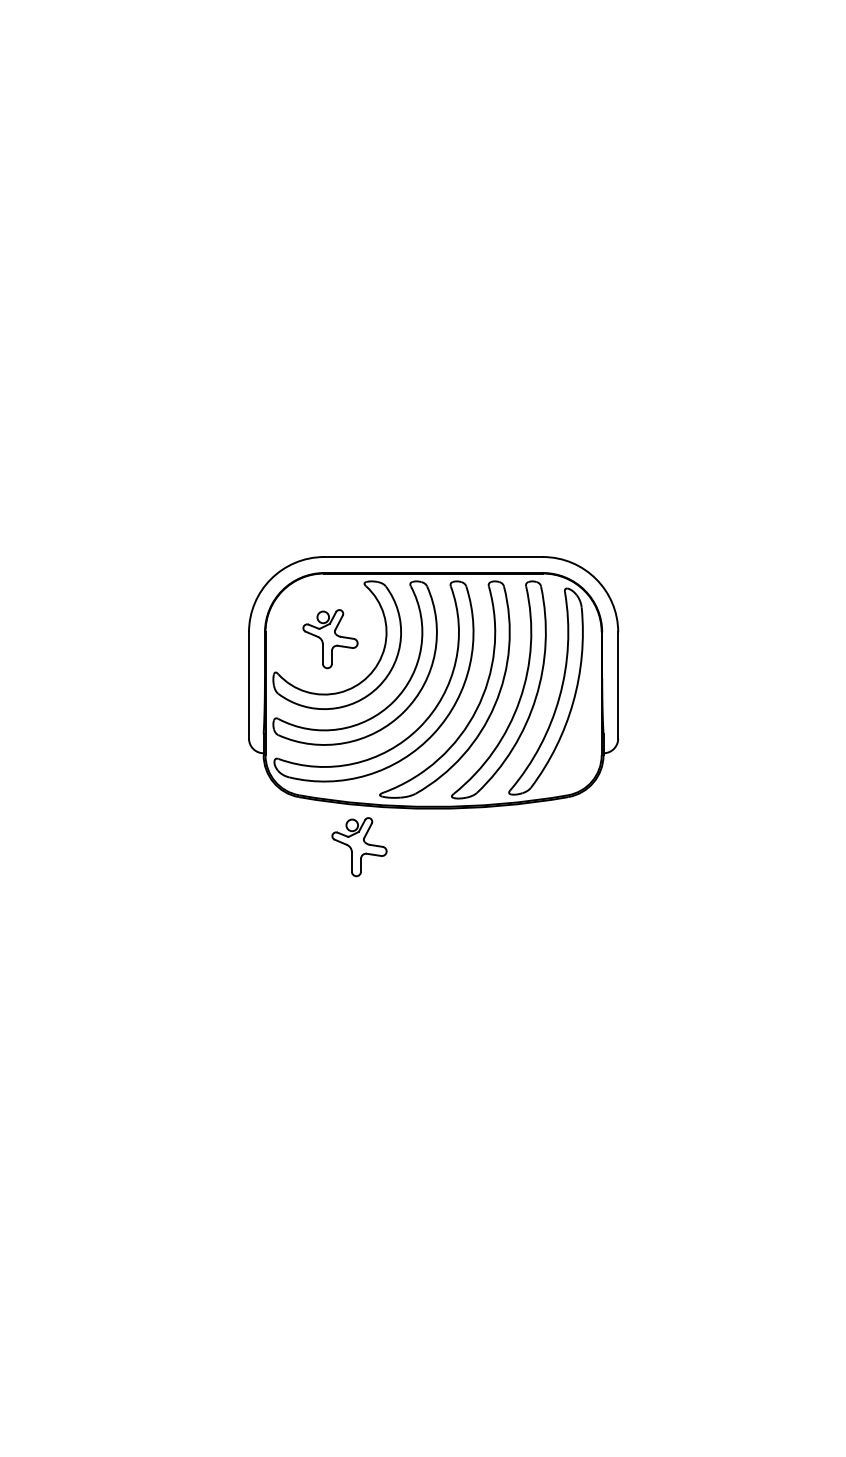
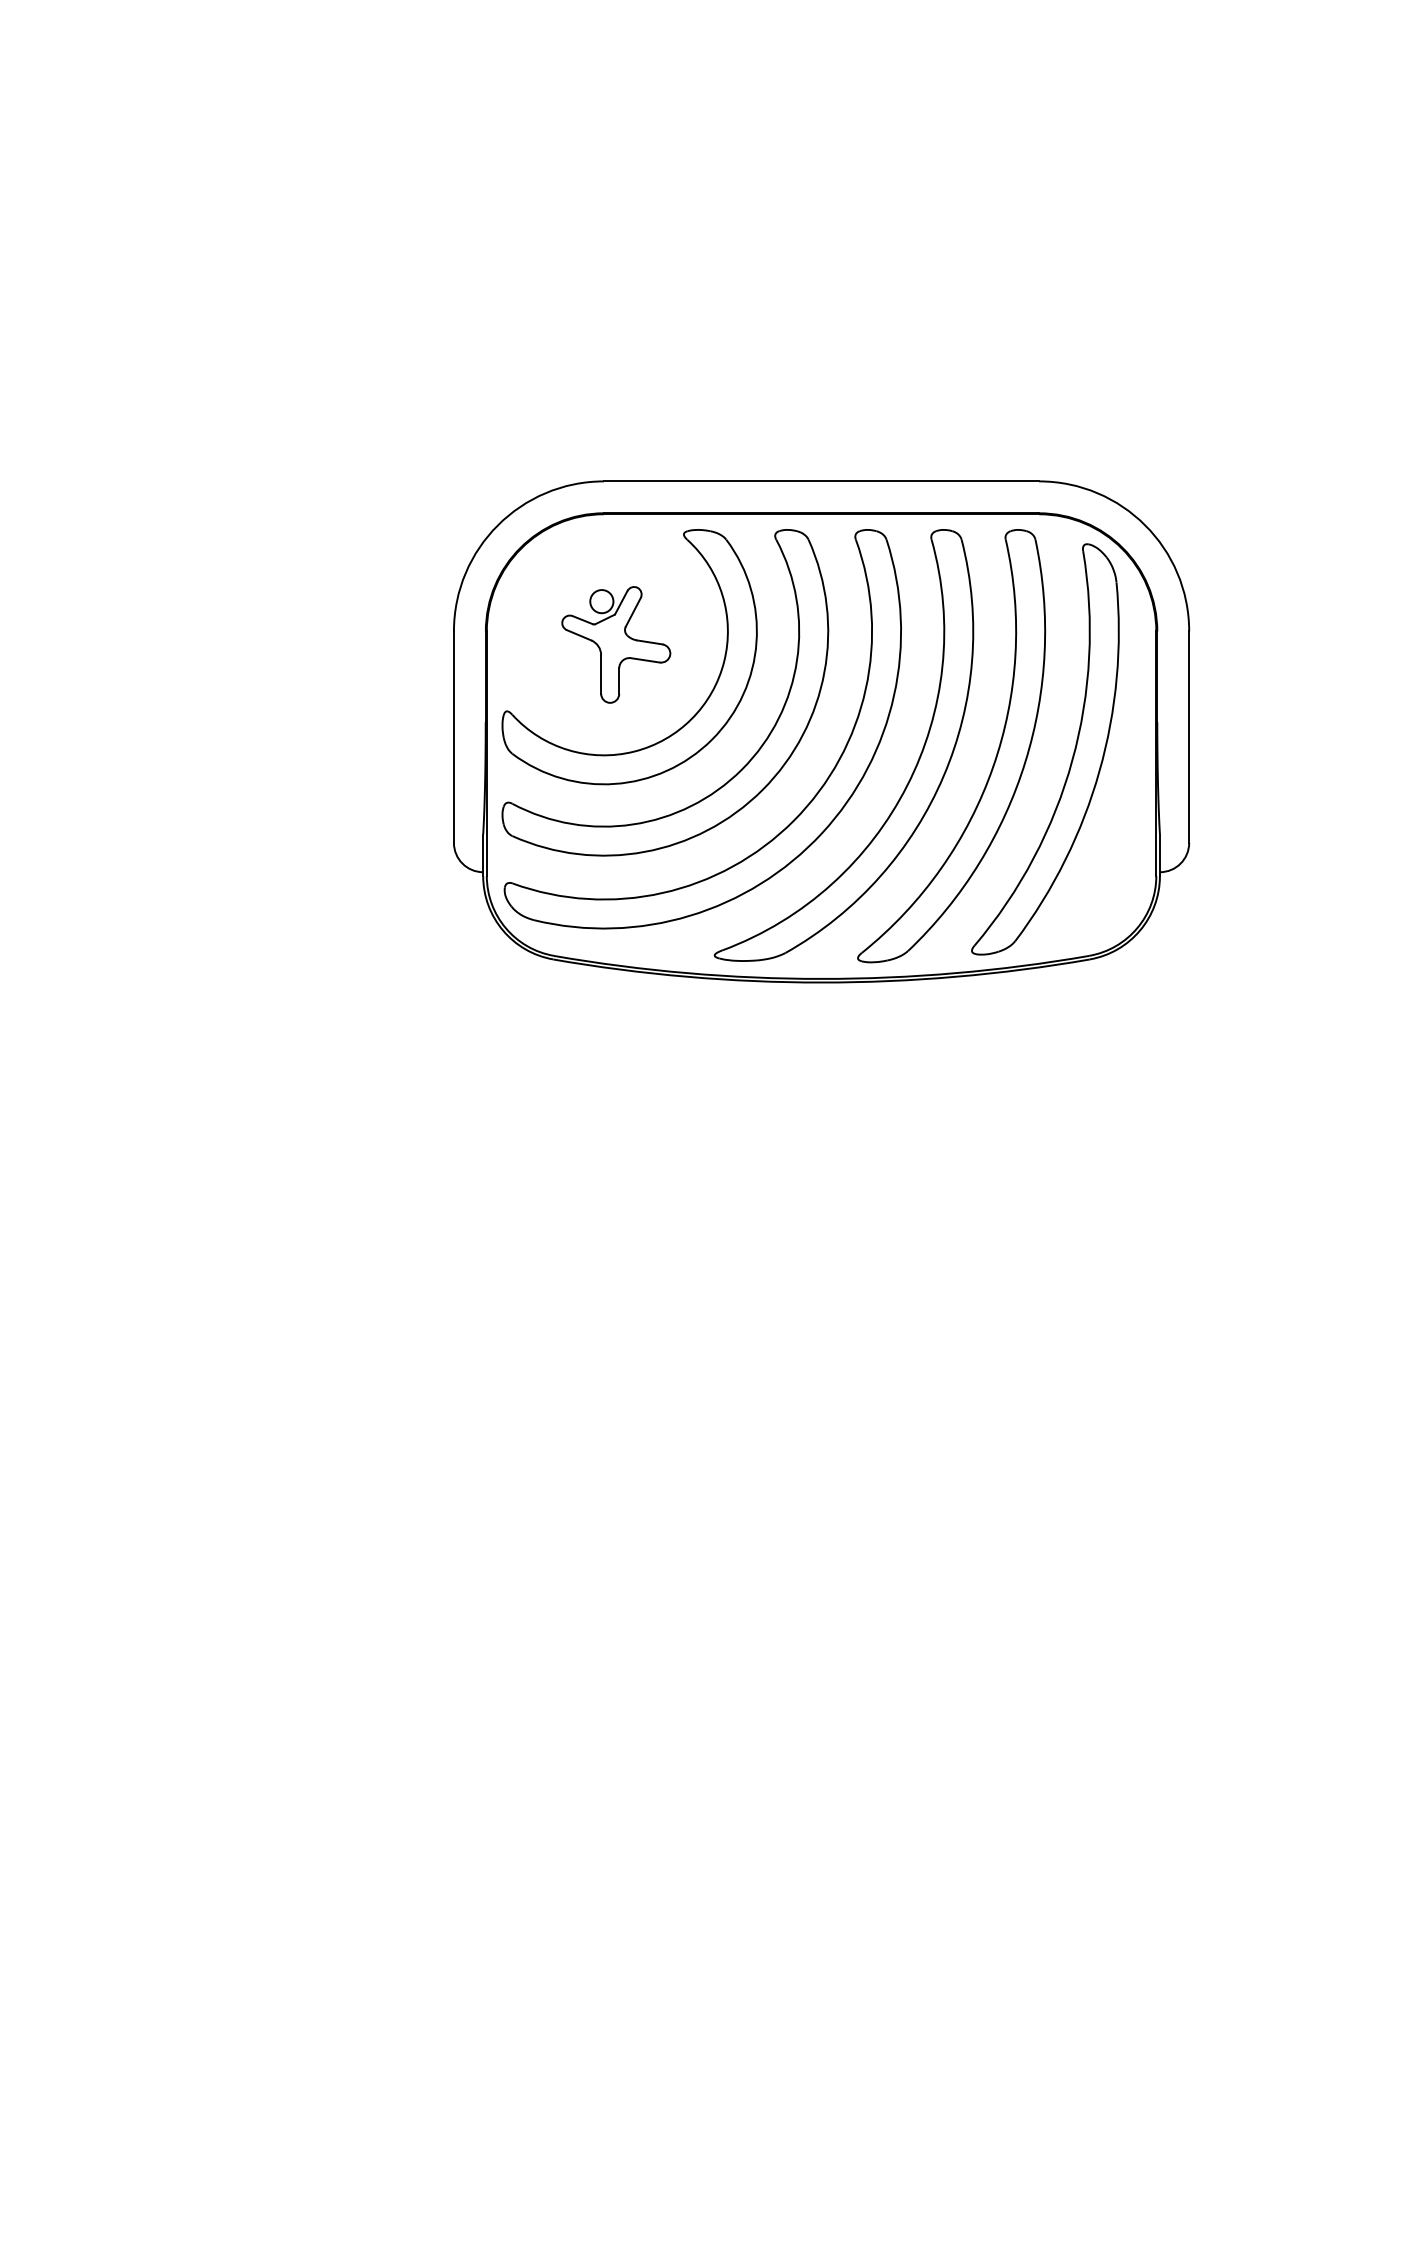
part: (359, 847) -> (673, 1059), removed

